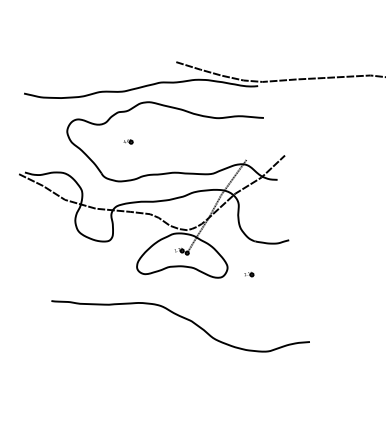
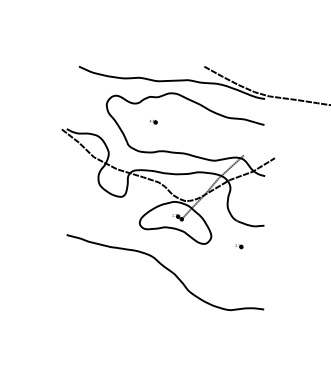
part: (249, 274) -> (239, 246), moved

